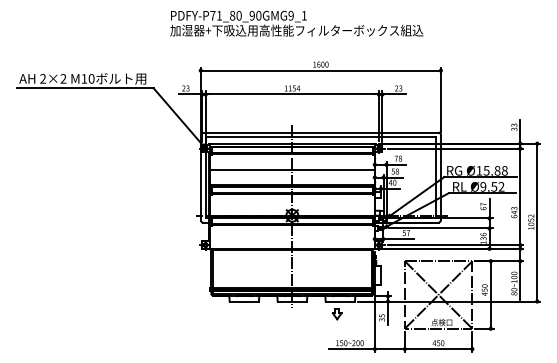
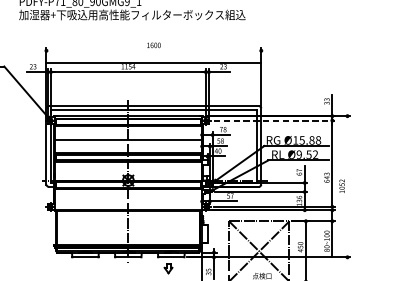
line: (320, 70) -> (153, 63), moved
line: (455, 148) -> (274, 120), solid -> dashed
line: (537, 222) -> (347, 186), removed

